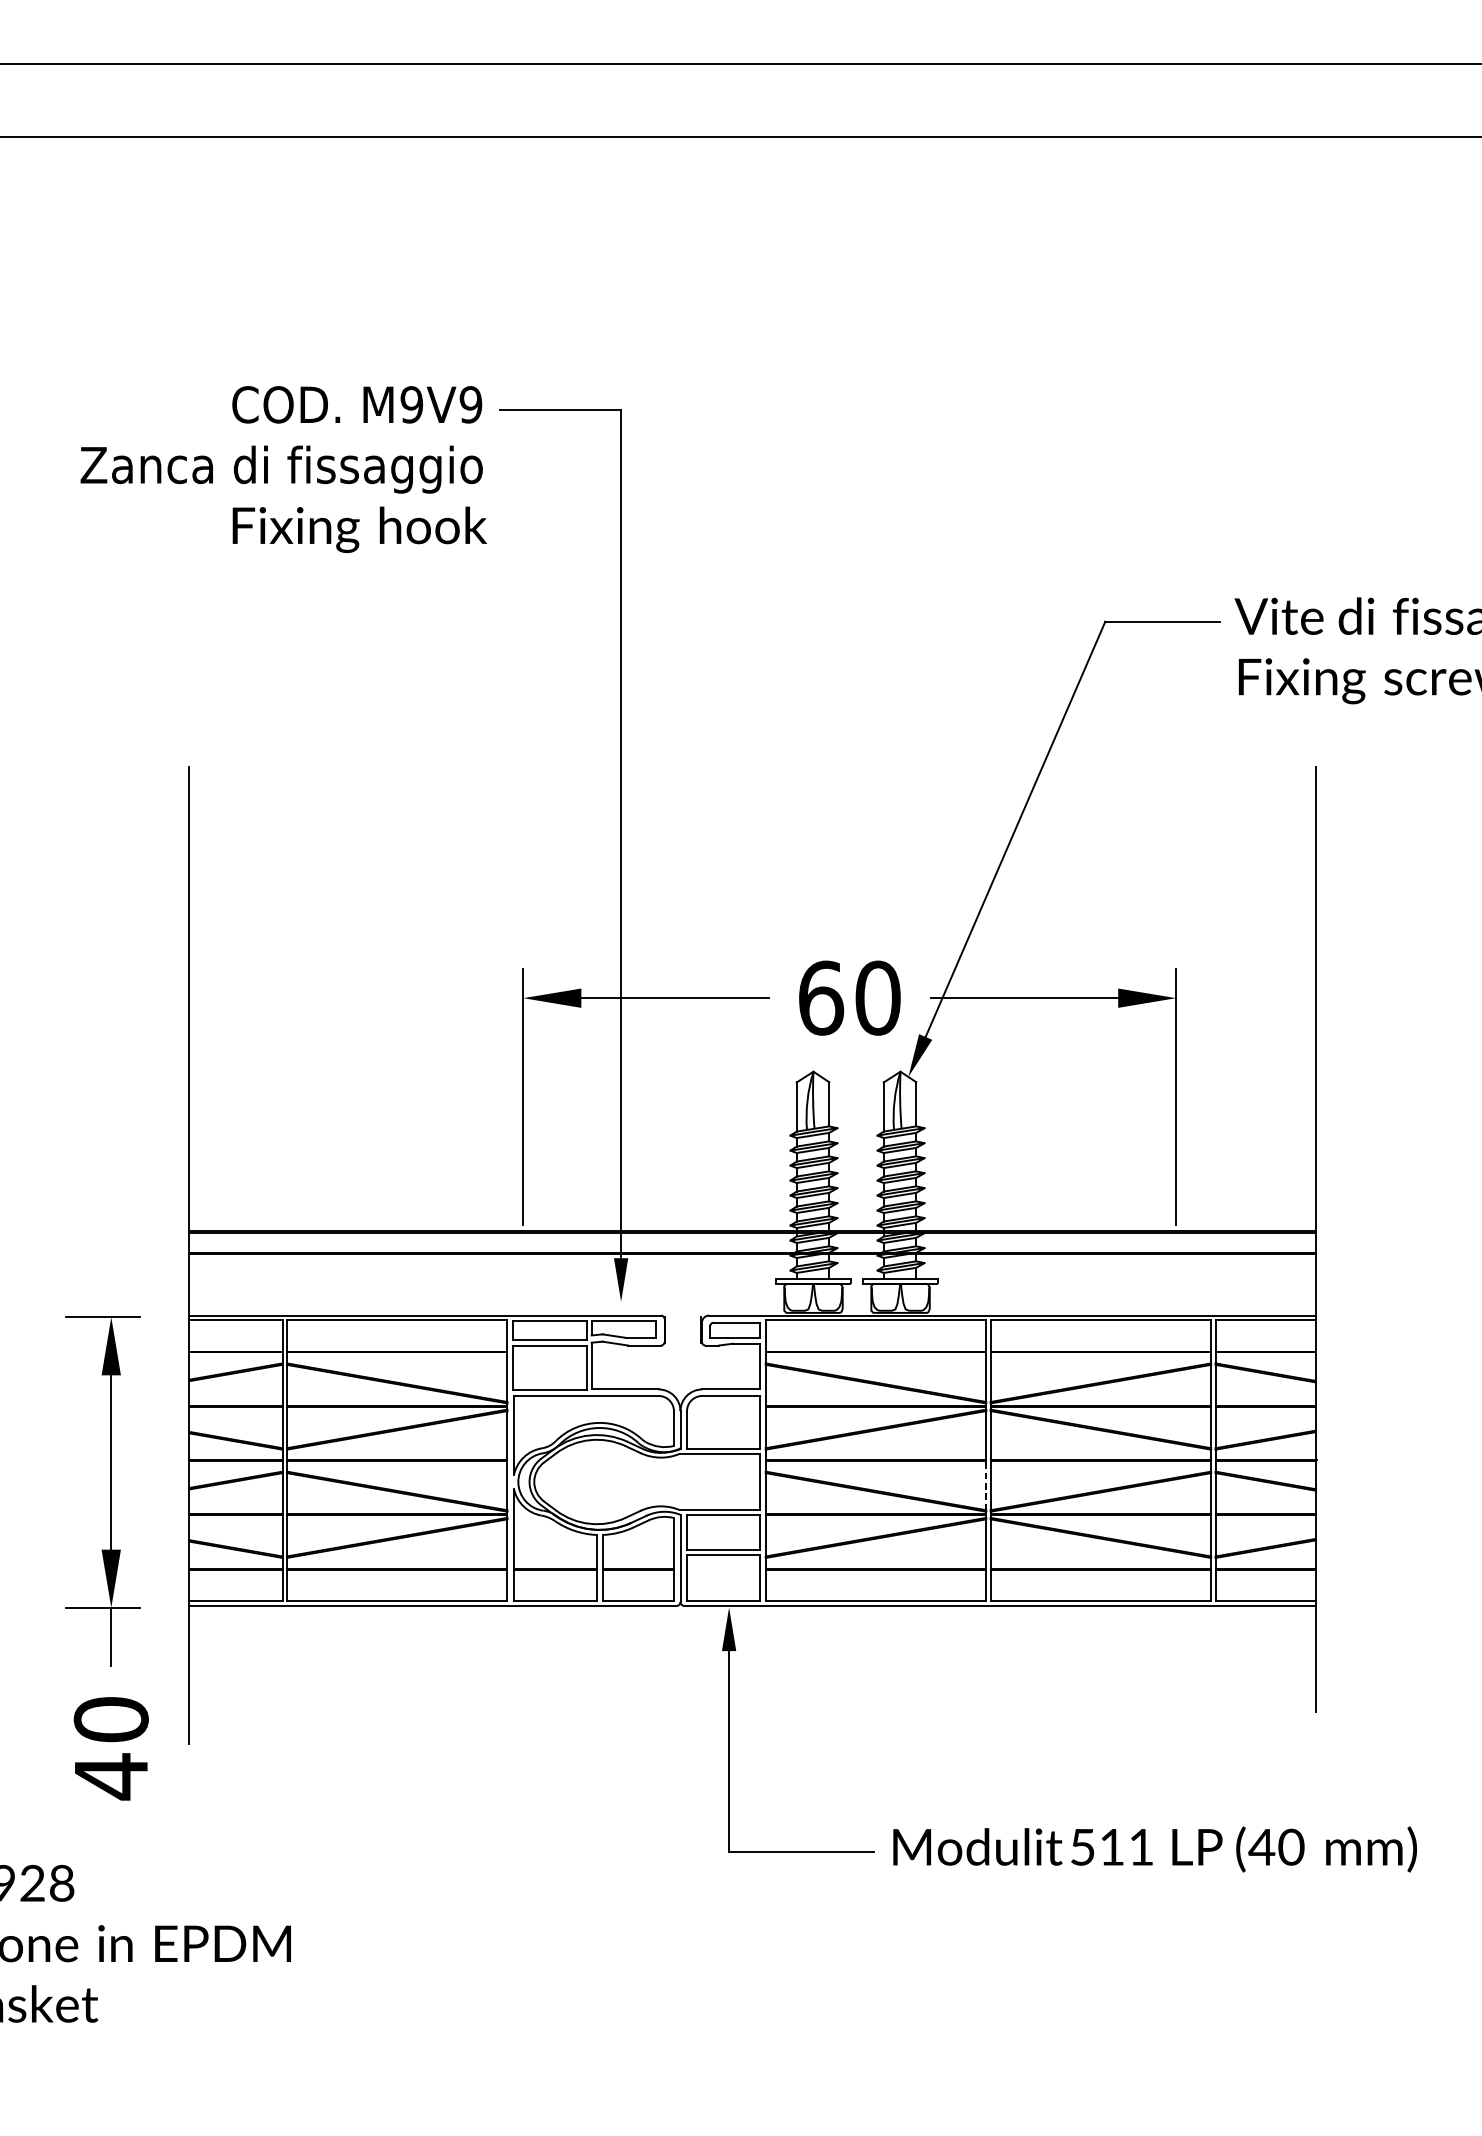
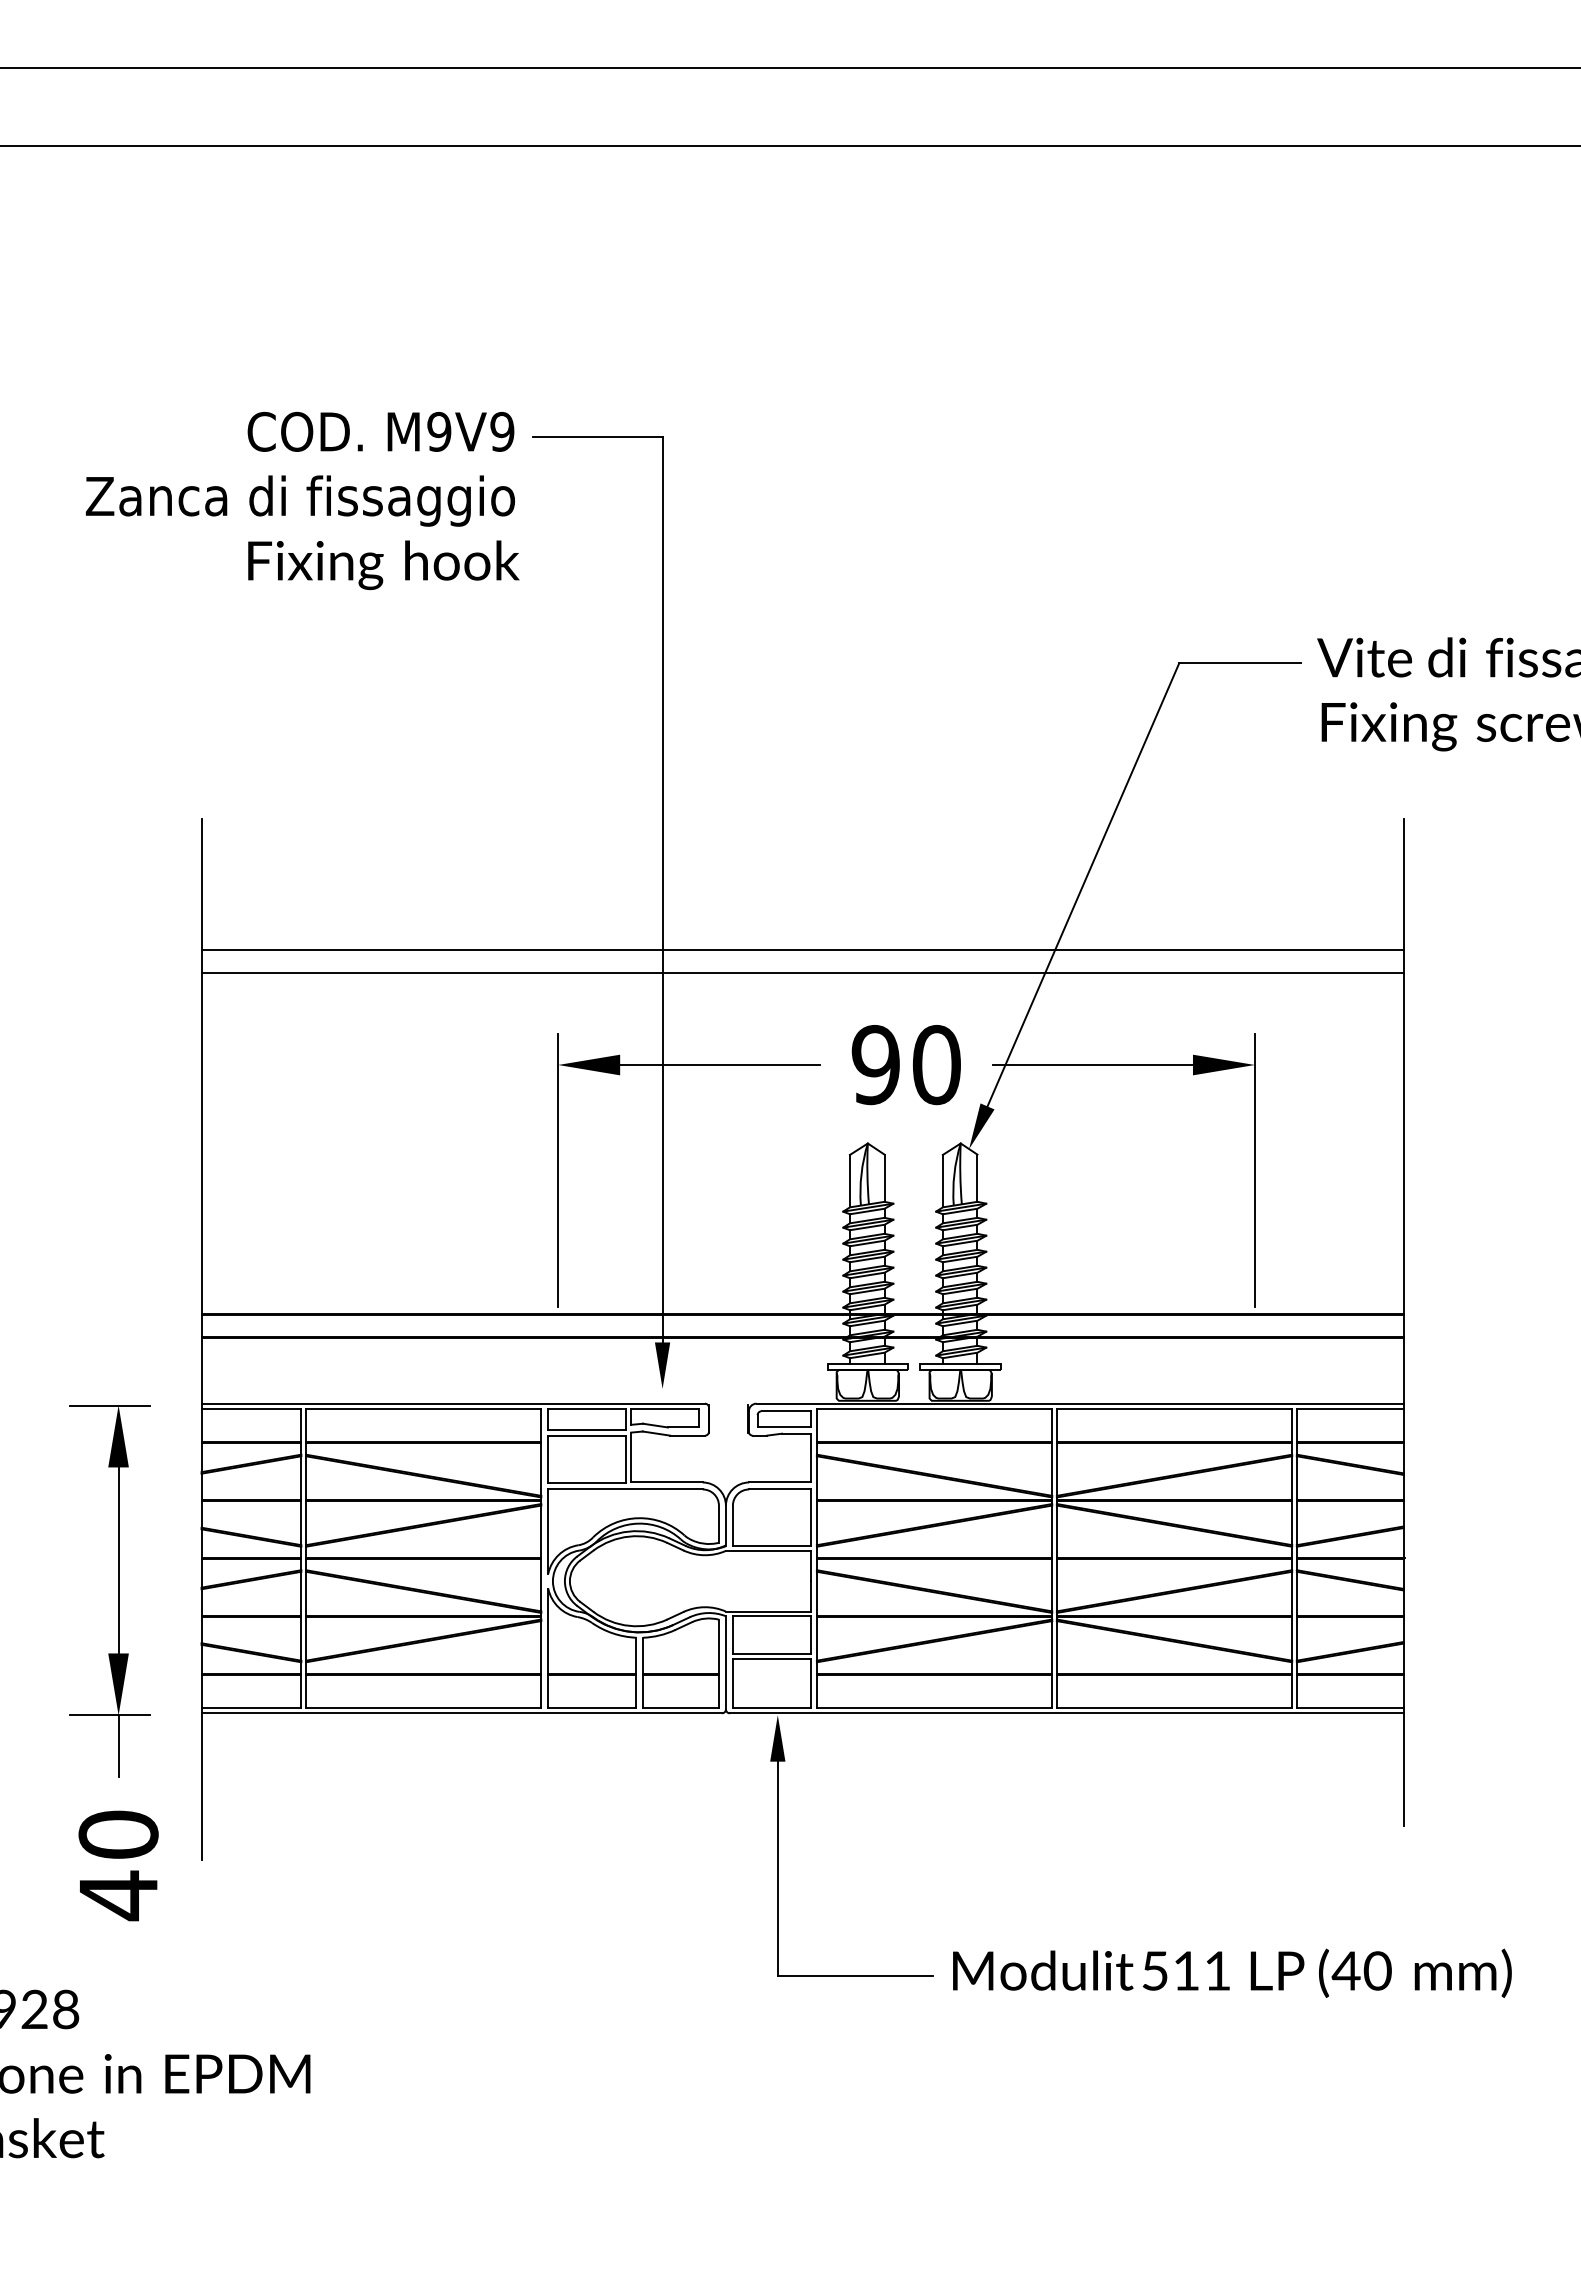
line: (752, 890) -> (802, 950), added
line: (752, 912) -> (802, 973), added
text: (820, 998) -> (875, 1065), 60 -> 90
line: (986, 1485) -> (1052, 1584), dashed -> solid

